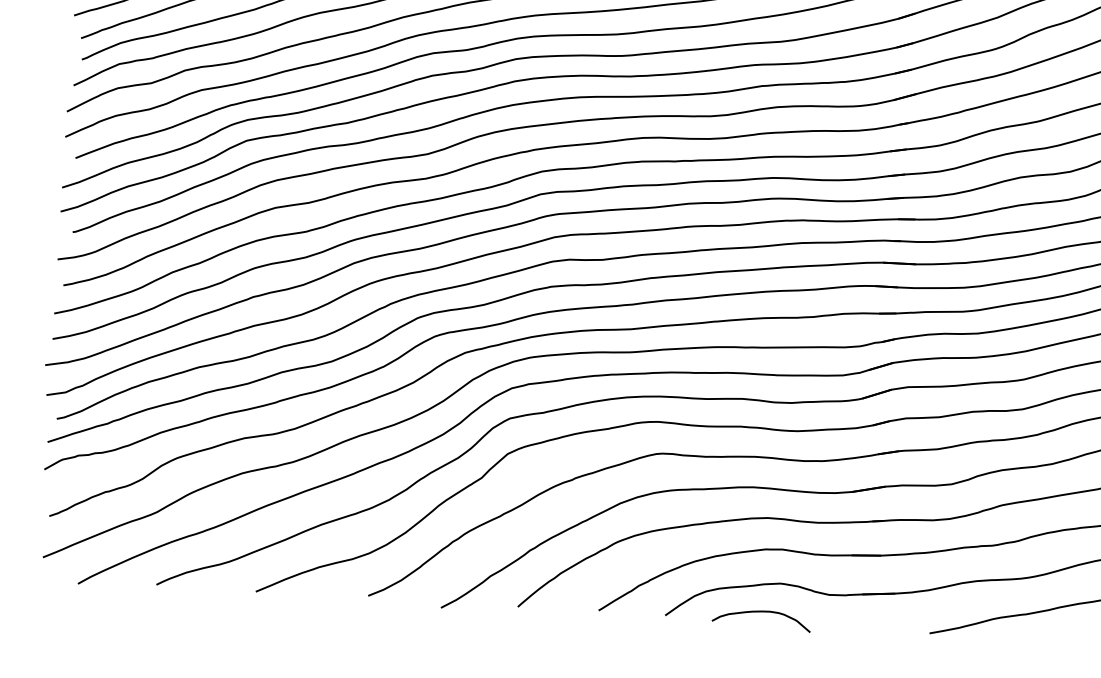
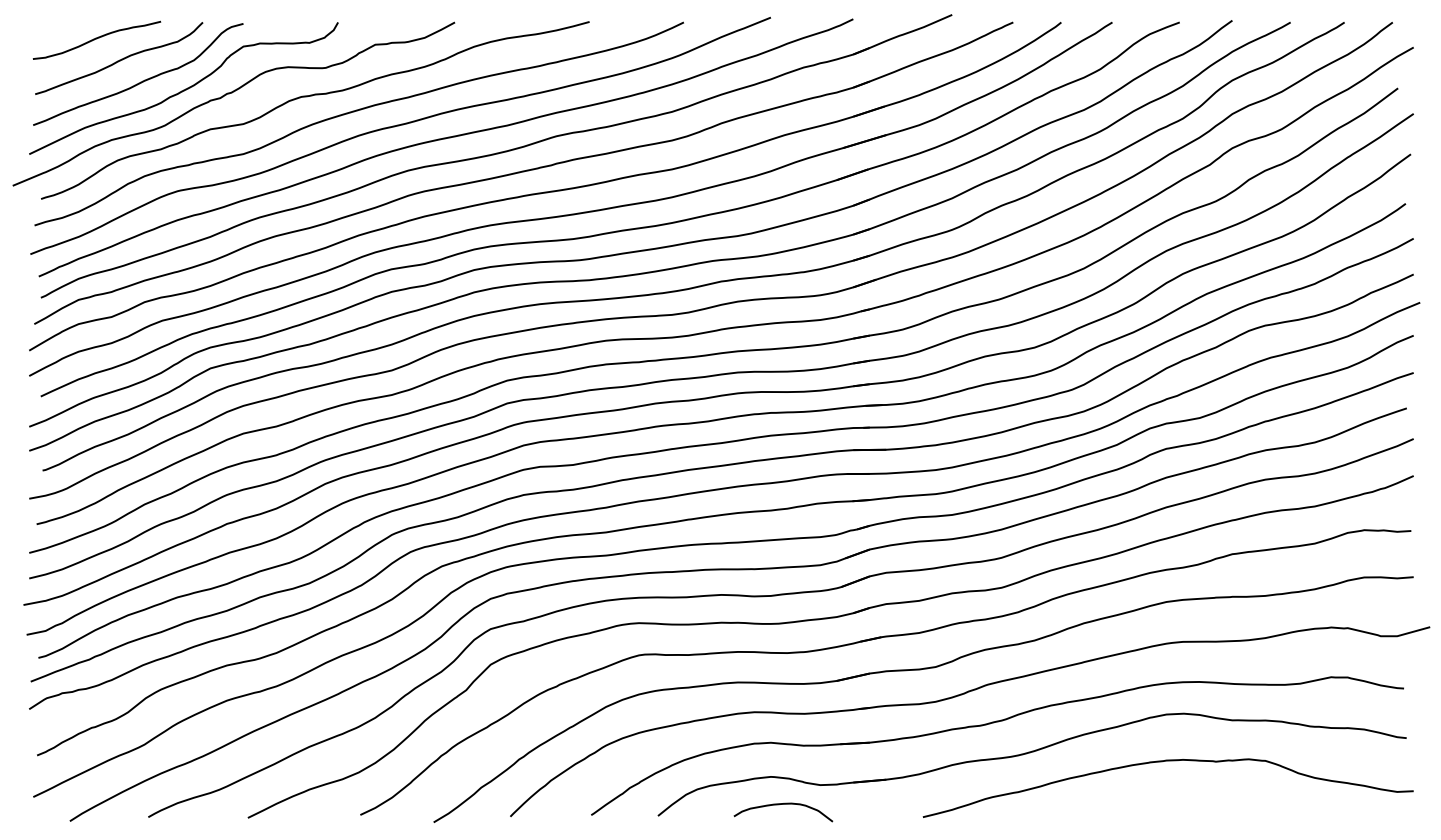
curve: (762, 612) -> (783, 804), moved

